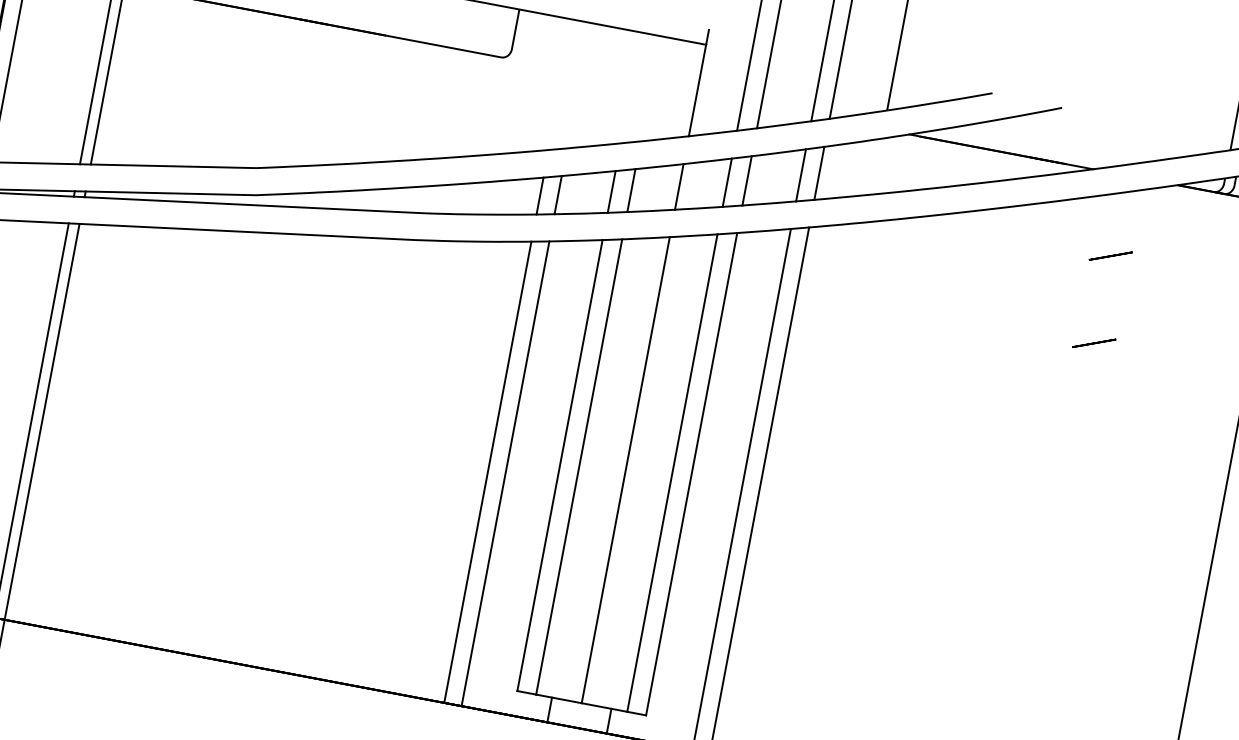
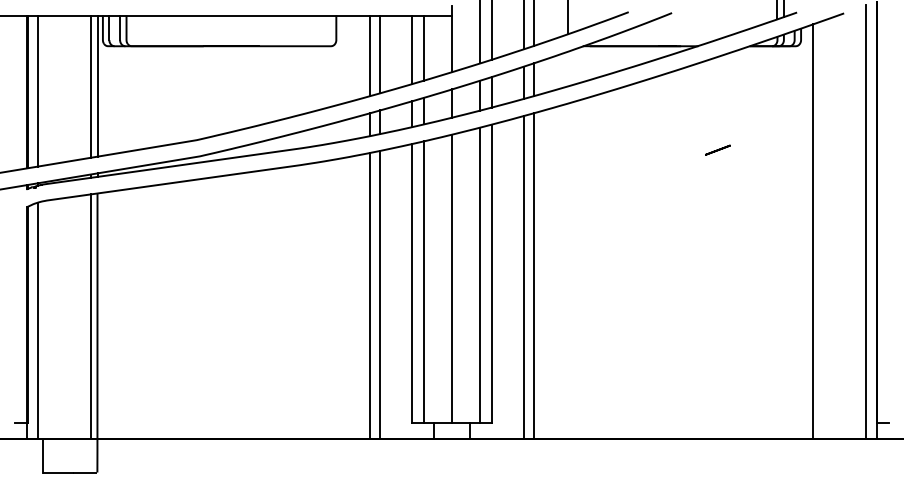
line: (560, 84) -> (369, 55), added
line: (578, 85) -> (380, 54), added
line: (632, 87) -> (412, 49), added
line: (650, 87) -> (423, 47), added
line: (1110, 254) -> (717, 95), removed

